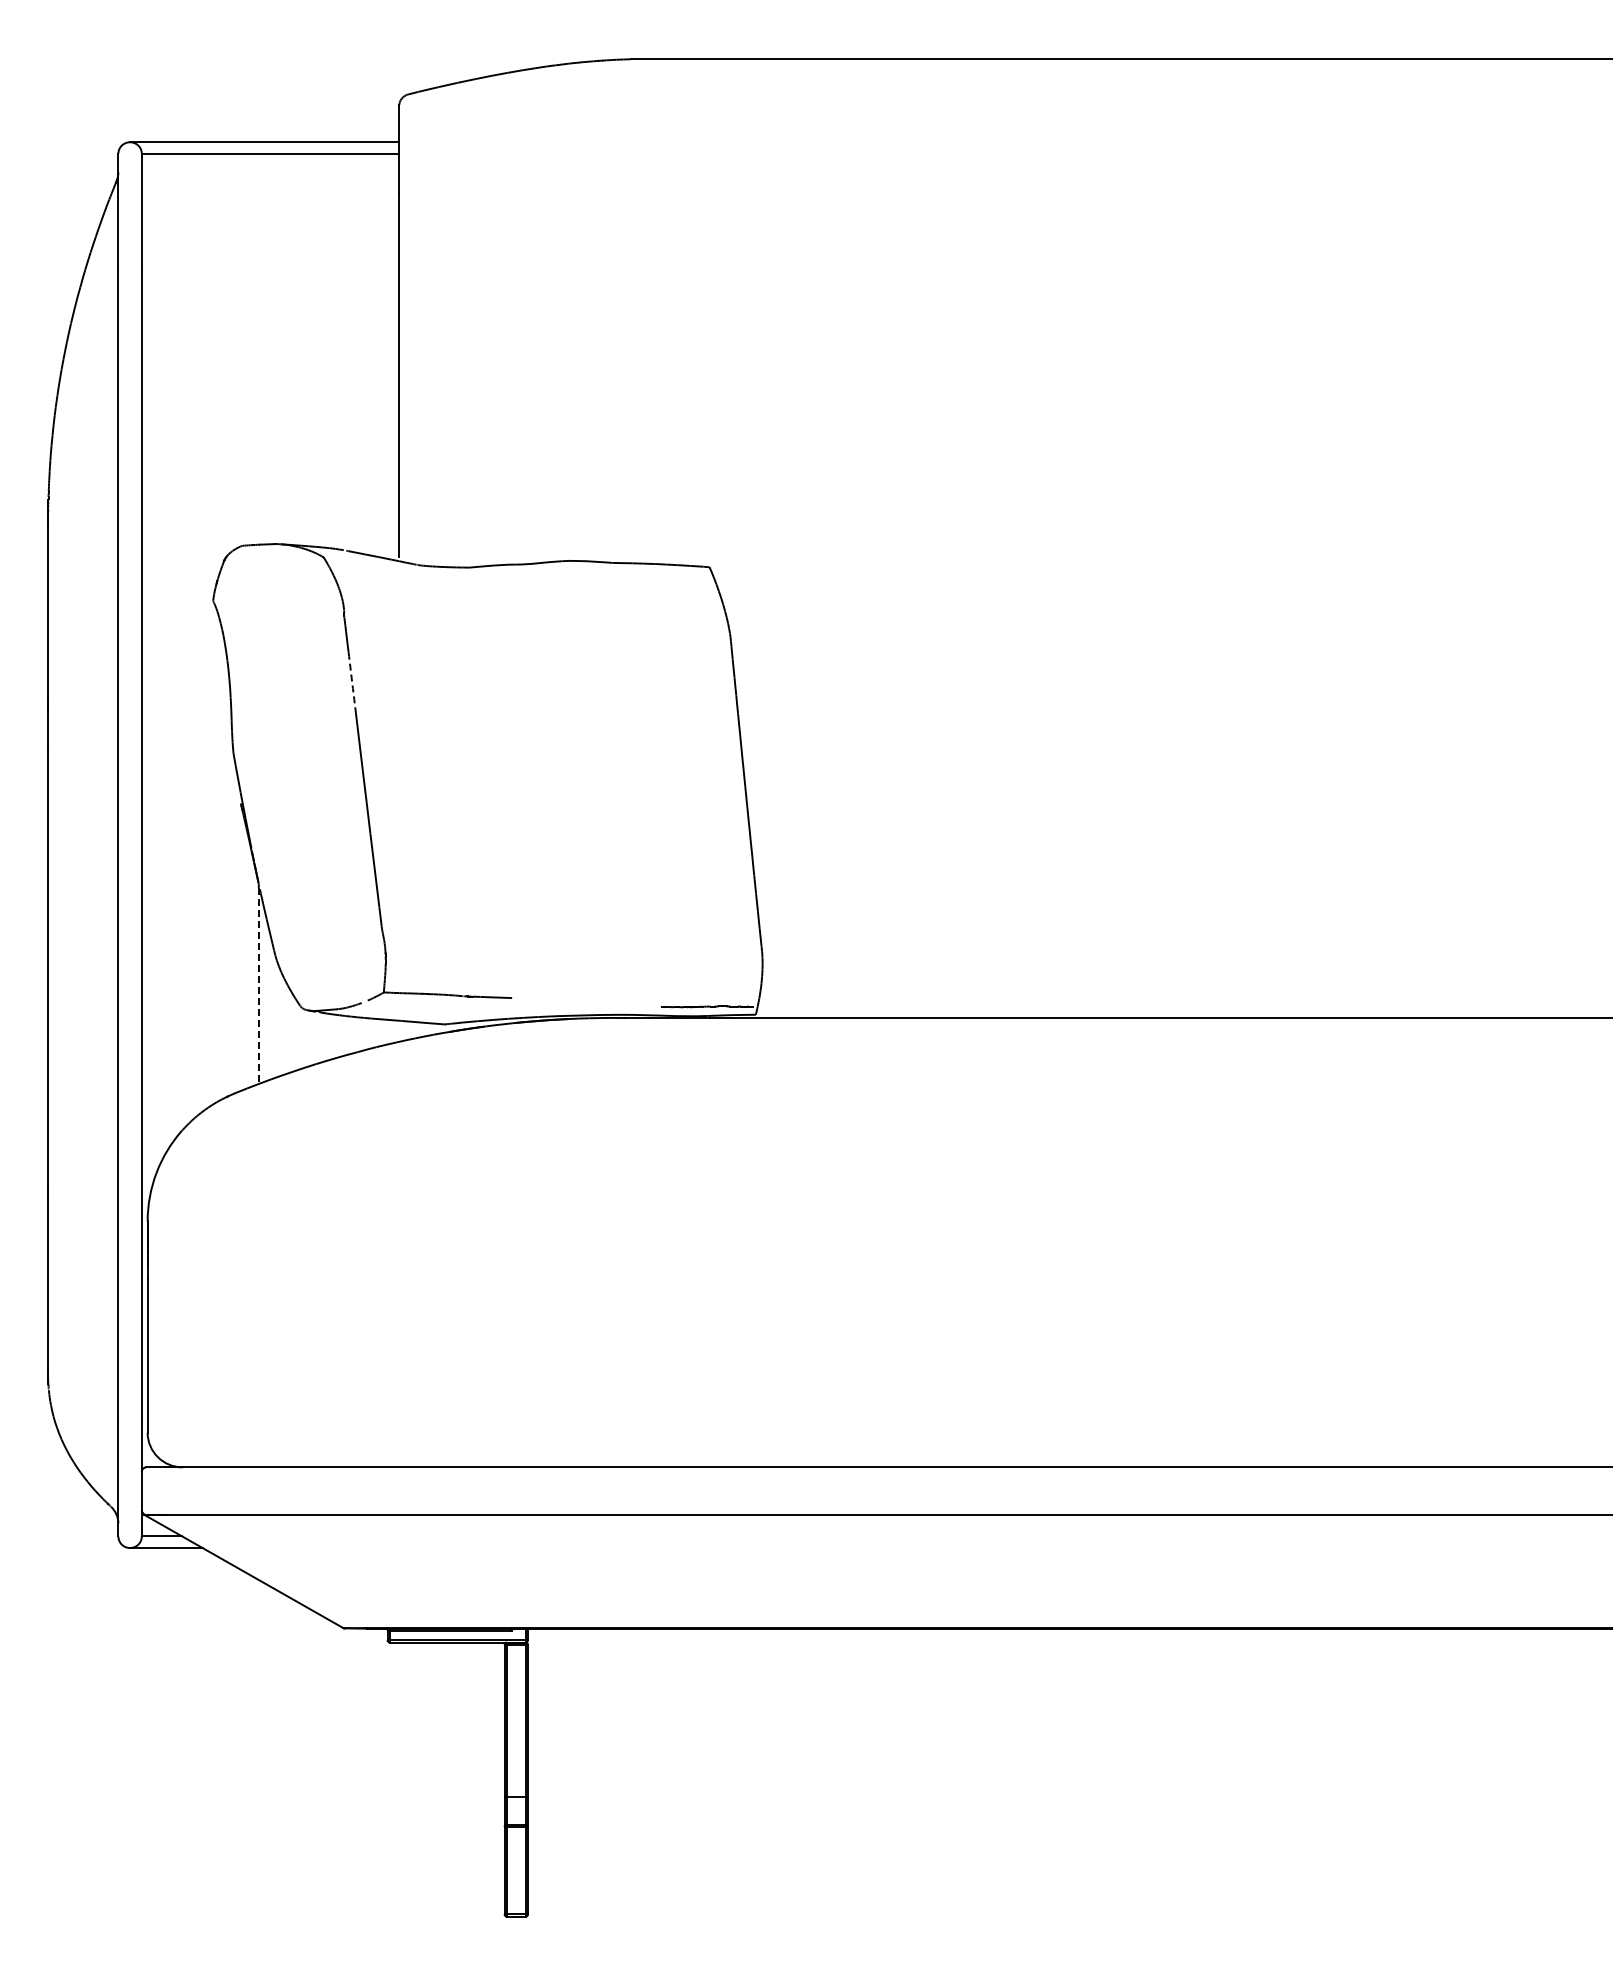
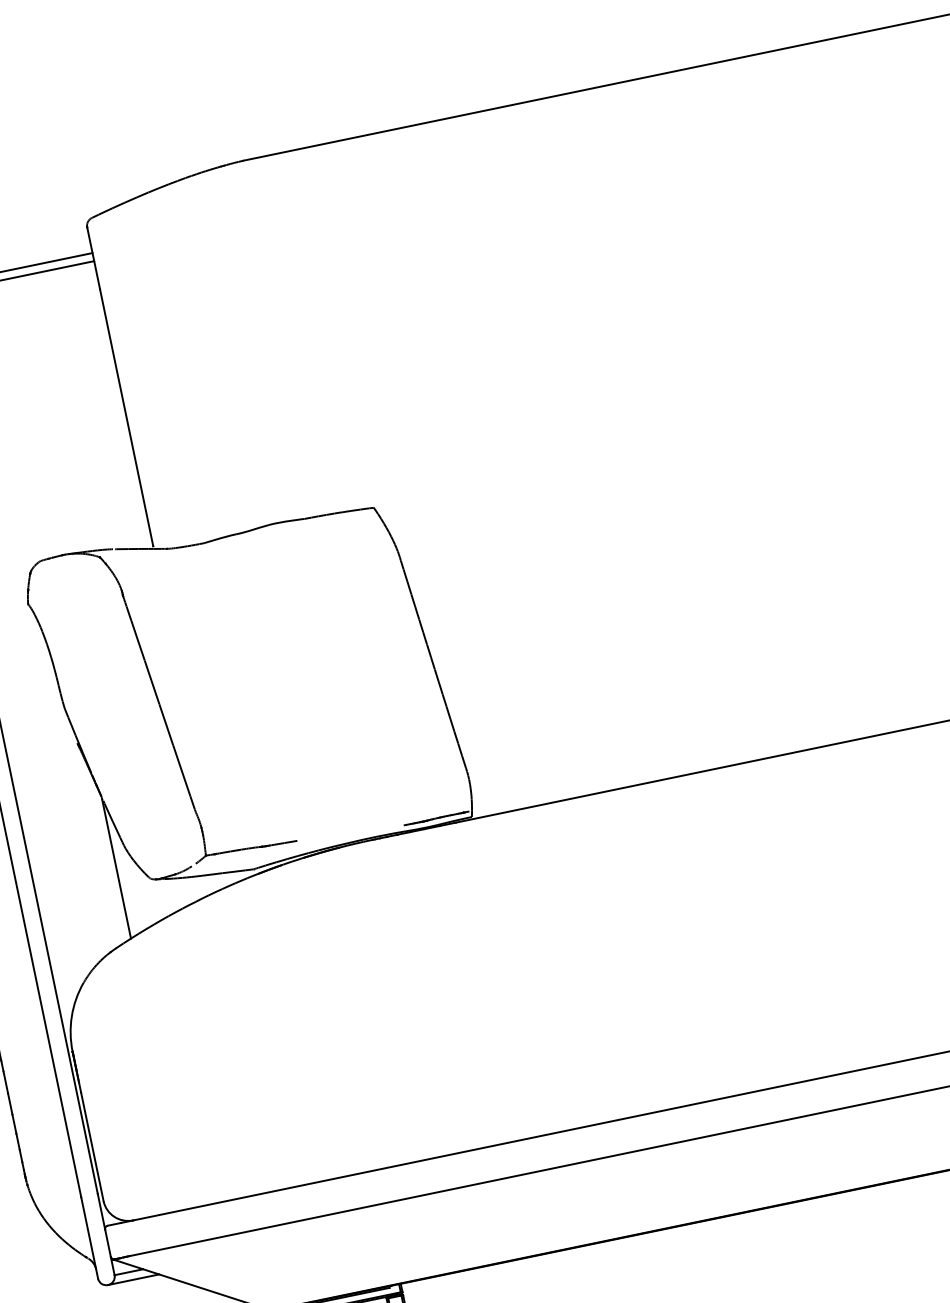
arc: (352, 681) -> (138, 640), dashed -> solid
line: (258, 986) -> (116, 869), dashed -> solid

